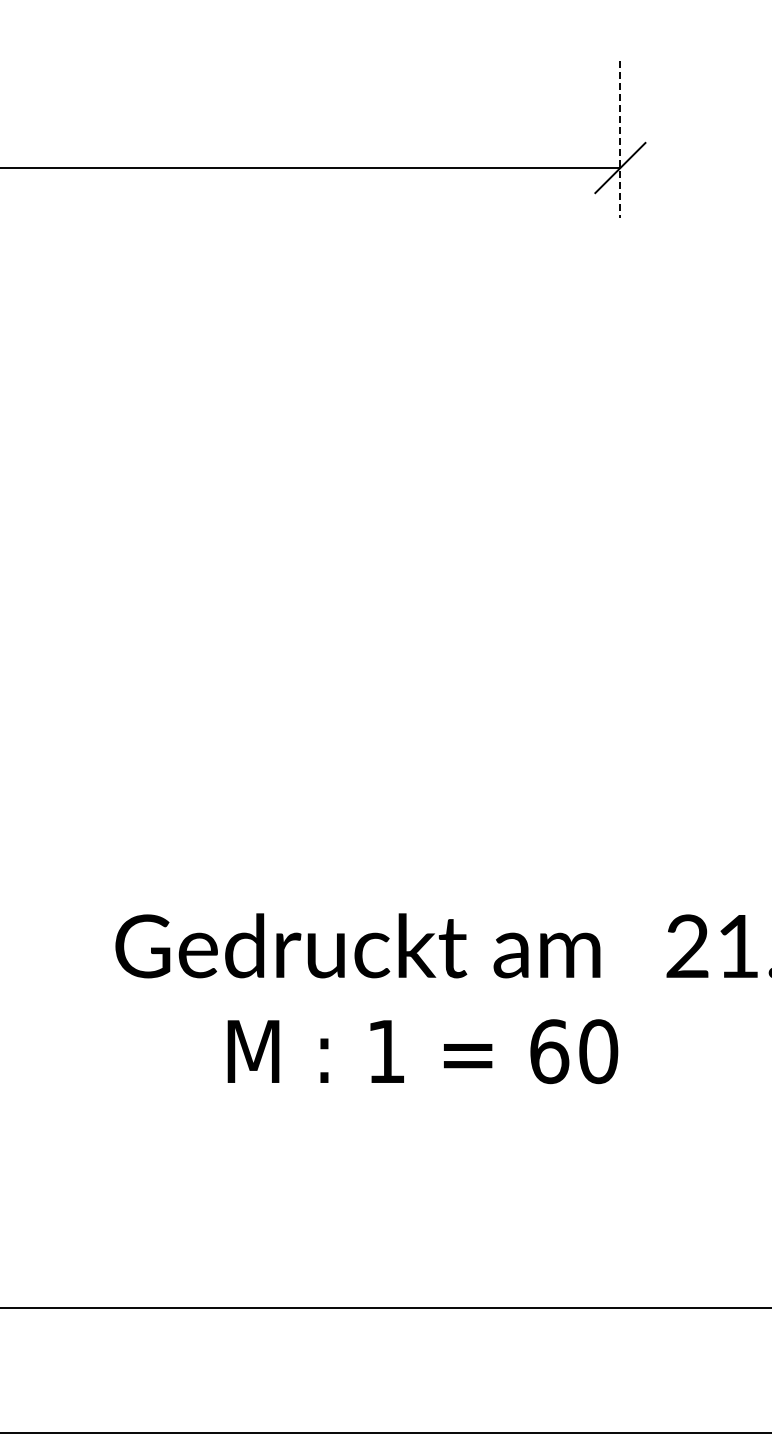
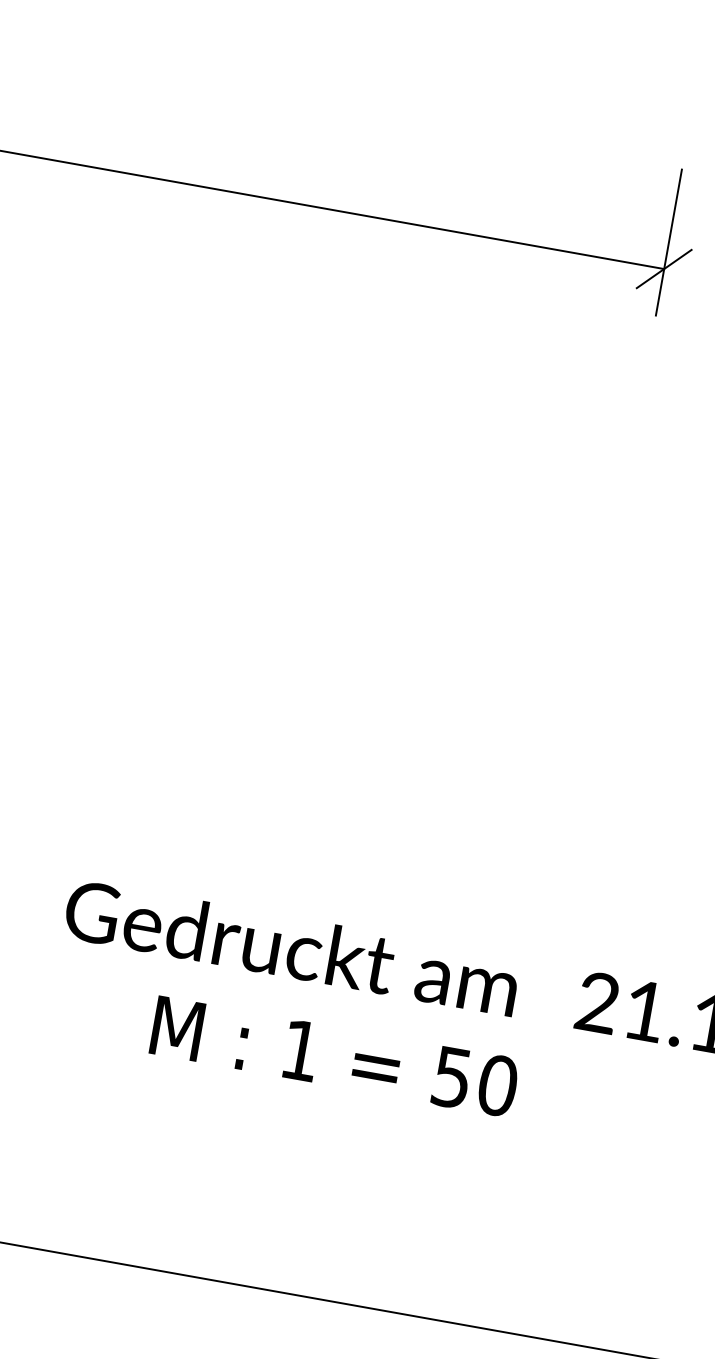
line: (620, 139) -> (669, 242), dashed -> solid
text: (549, 1051) -> (452, 1077), 60 -> 50

